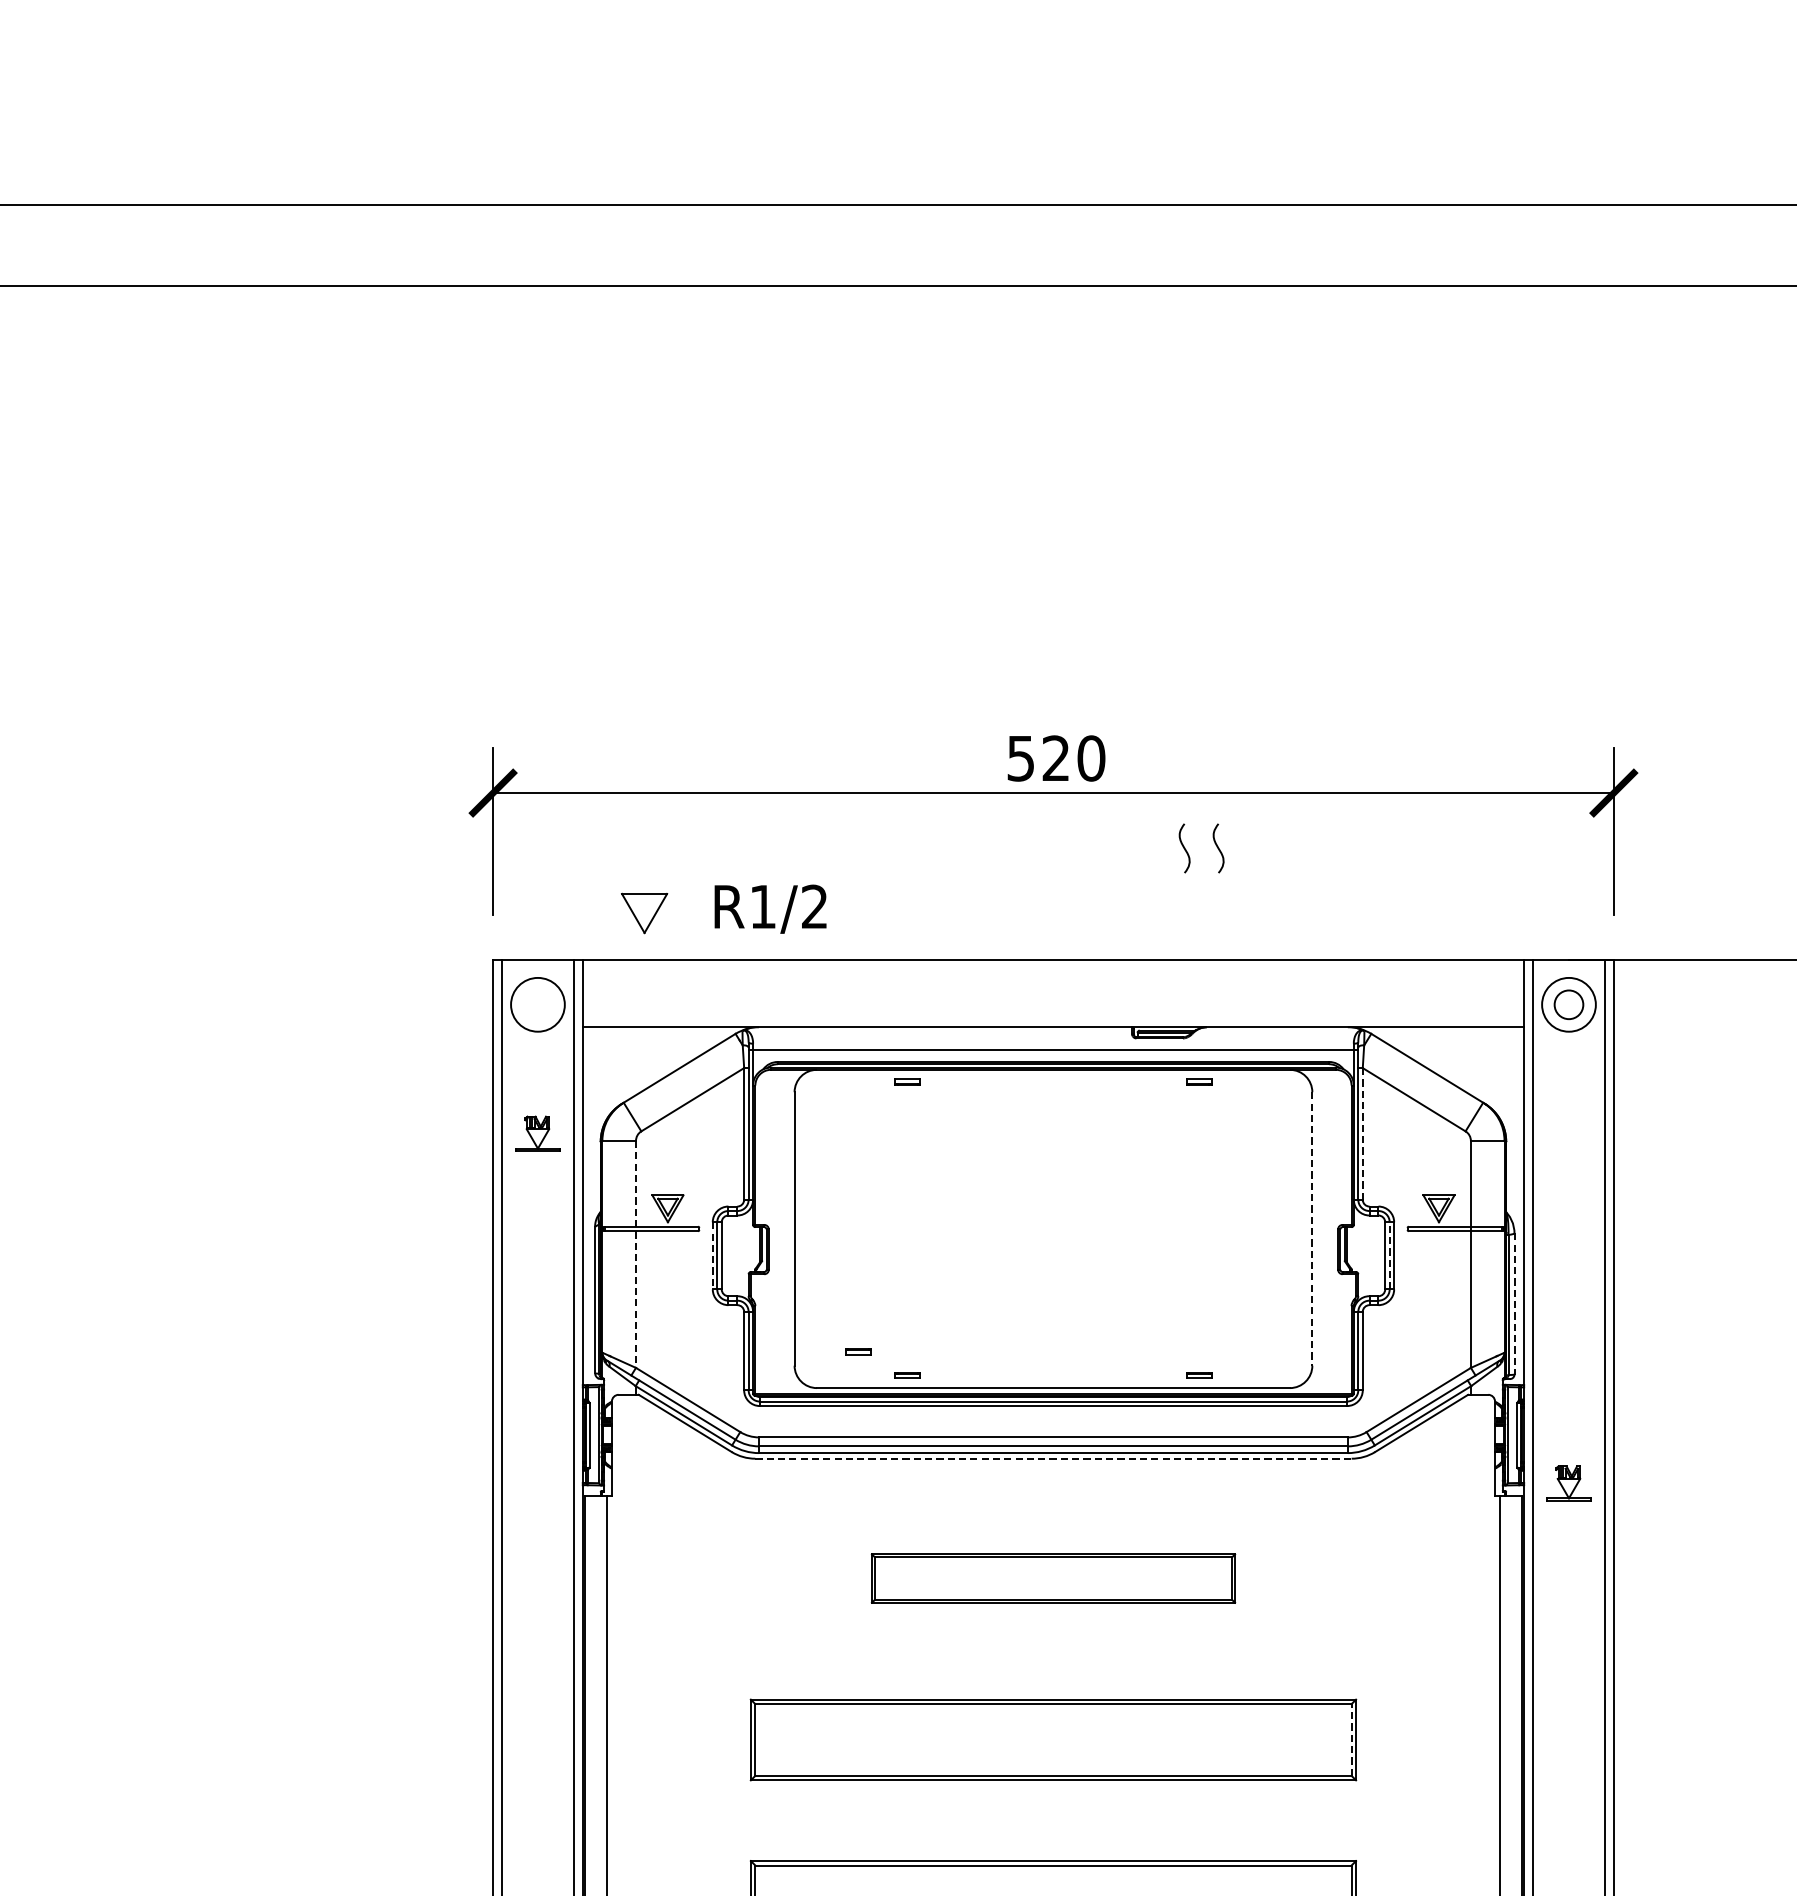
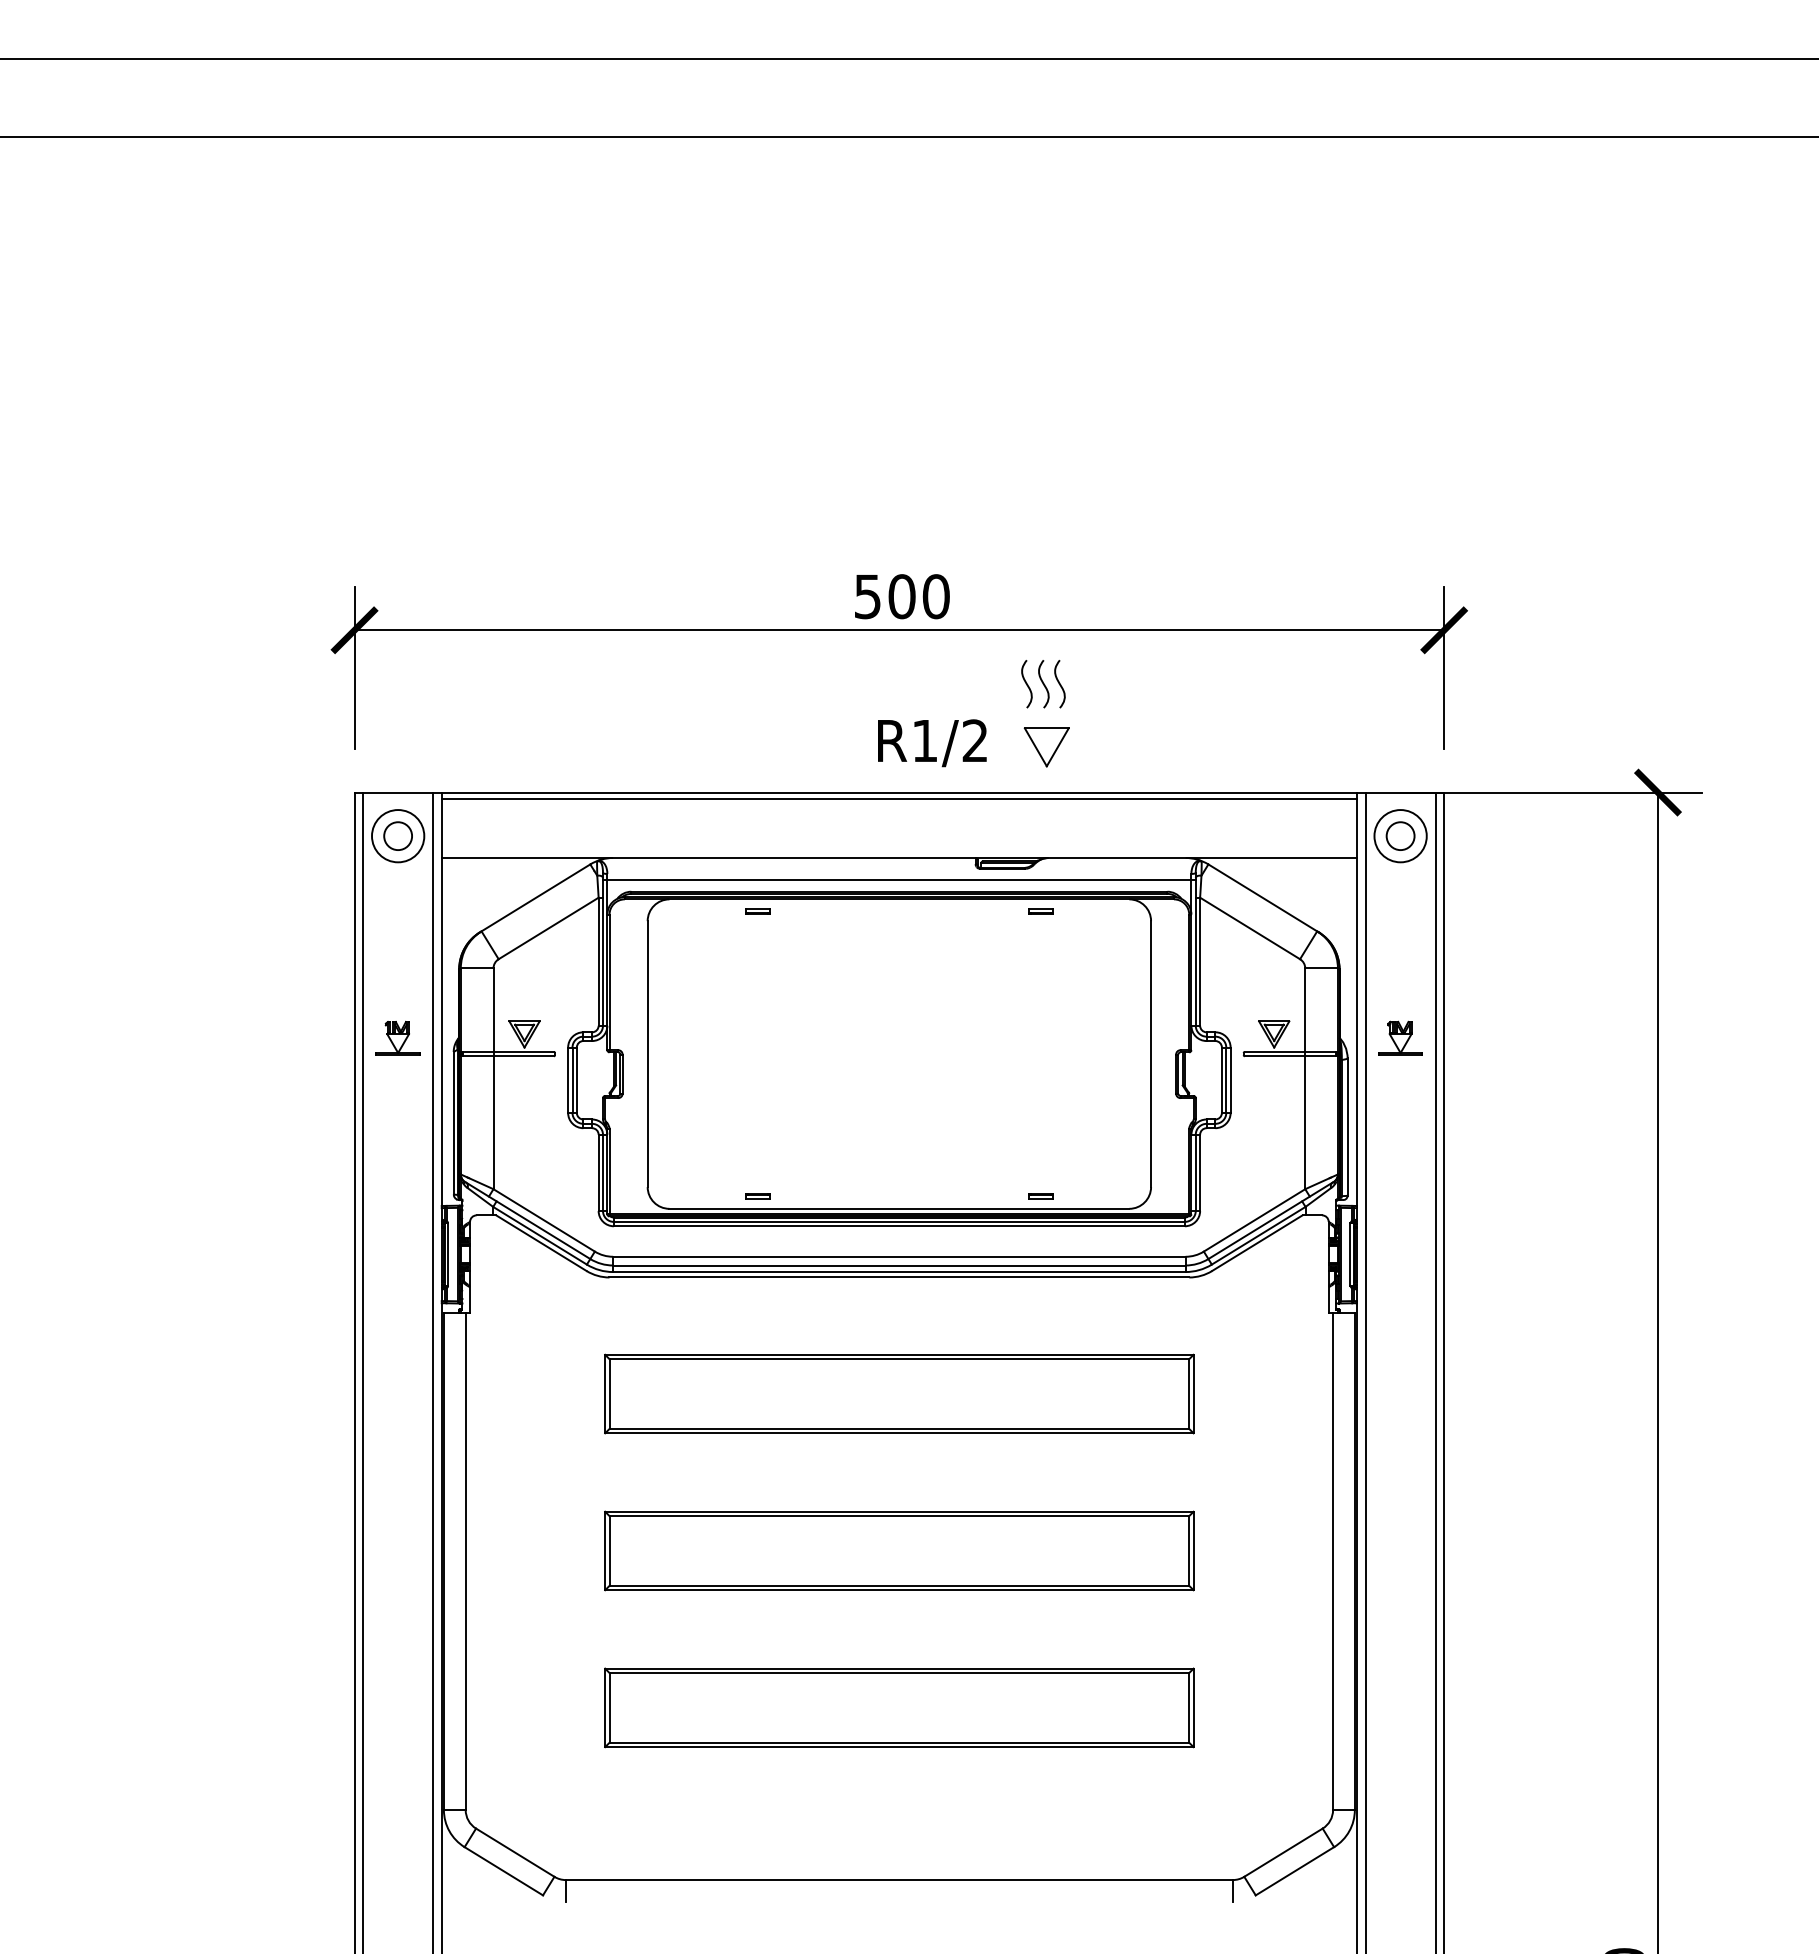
text: (1055, 758) -> (901, 596), 520 -> 500
curve: (1201, 848) -> (1043, 684), added
text: (770, 909) -> (932, 743), moved
part: (644, 913) -> (1046, 747), moved
line: (1053, 967) -> (899, 799), added
circle: (537, 1004) -> (397, 835), added
part: (537, 1132) -> (397, 1037), moved
line: (1363, 1133) -> (1200, 961), dashed -> solid
line: (1312, 1229) -> (1151, 1054), dashed -> solid
line: (636, 1255) -> (493, 1079), dashed -> solid
line: (713, 1256) -> (568, 1080), dashed -> solid
line: (1389, 1256) -> (1226, 1080), dashed -> solid
line: (1514, 1303) -> (1347, 1126), dashed -> solid
part: (858, 1351) -> (709, 1173), removed
line: (1053, 1458) -> (899, 1277), dashed -> solid
part: (1568, 1482) -> (1400, 1037), moved
part: (1053, 1578) -> (899, 1393), size x1.67
line: (1351, 1739) -> (1189, 1550), dashed -> solid

